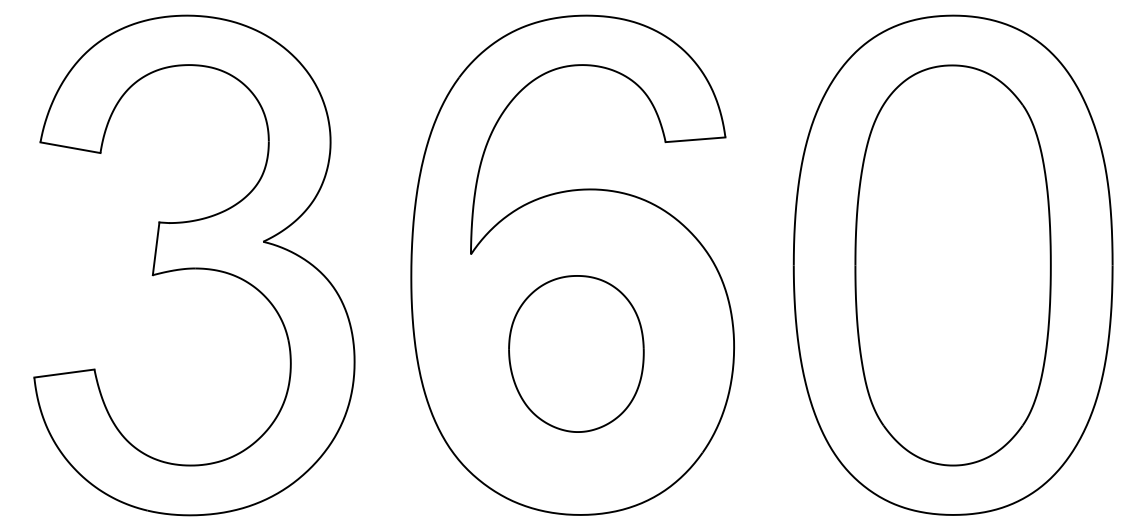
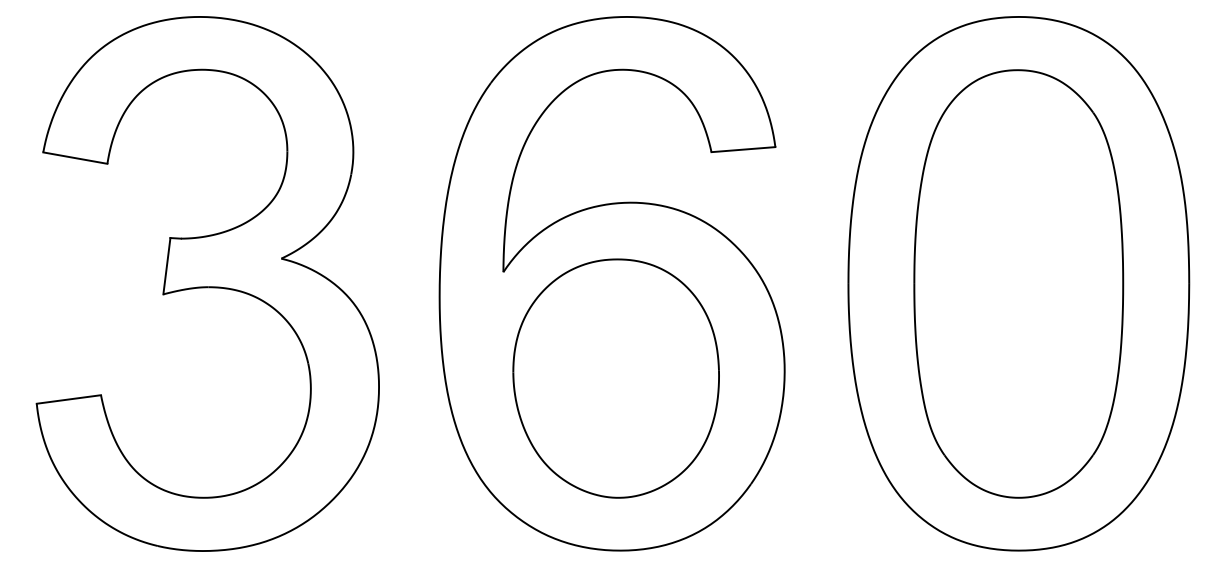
part: (575, 353) -> (615, 378), size x1.43

